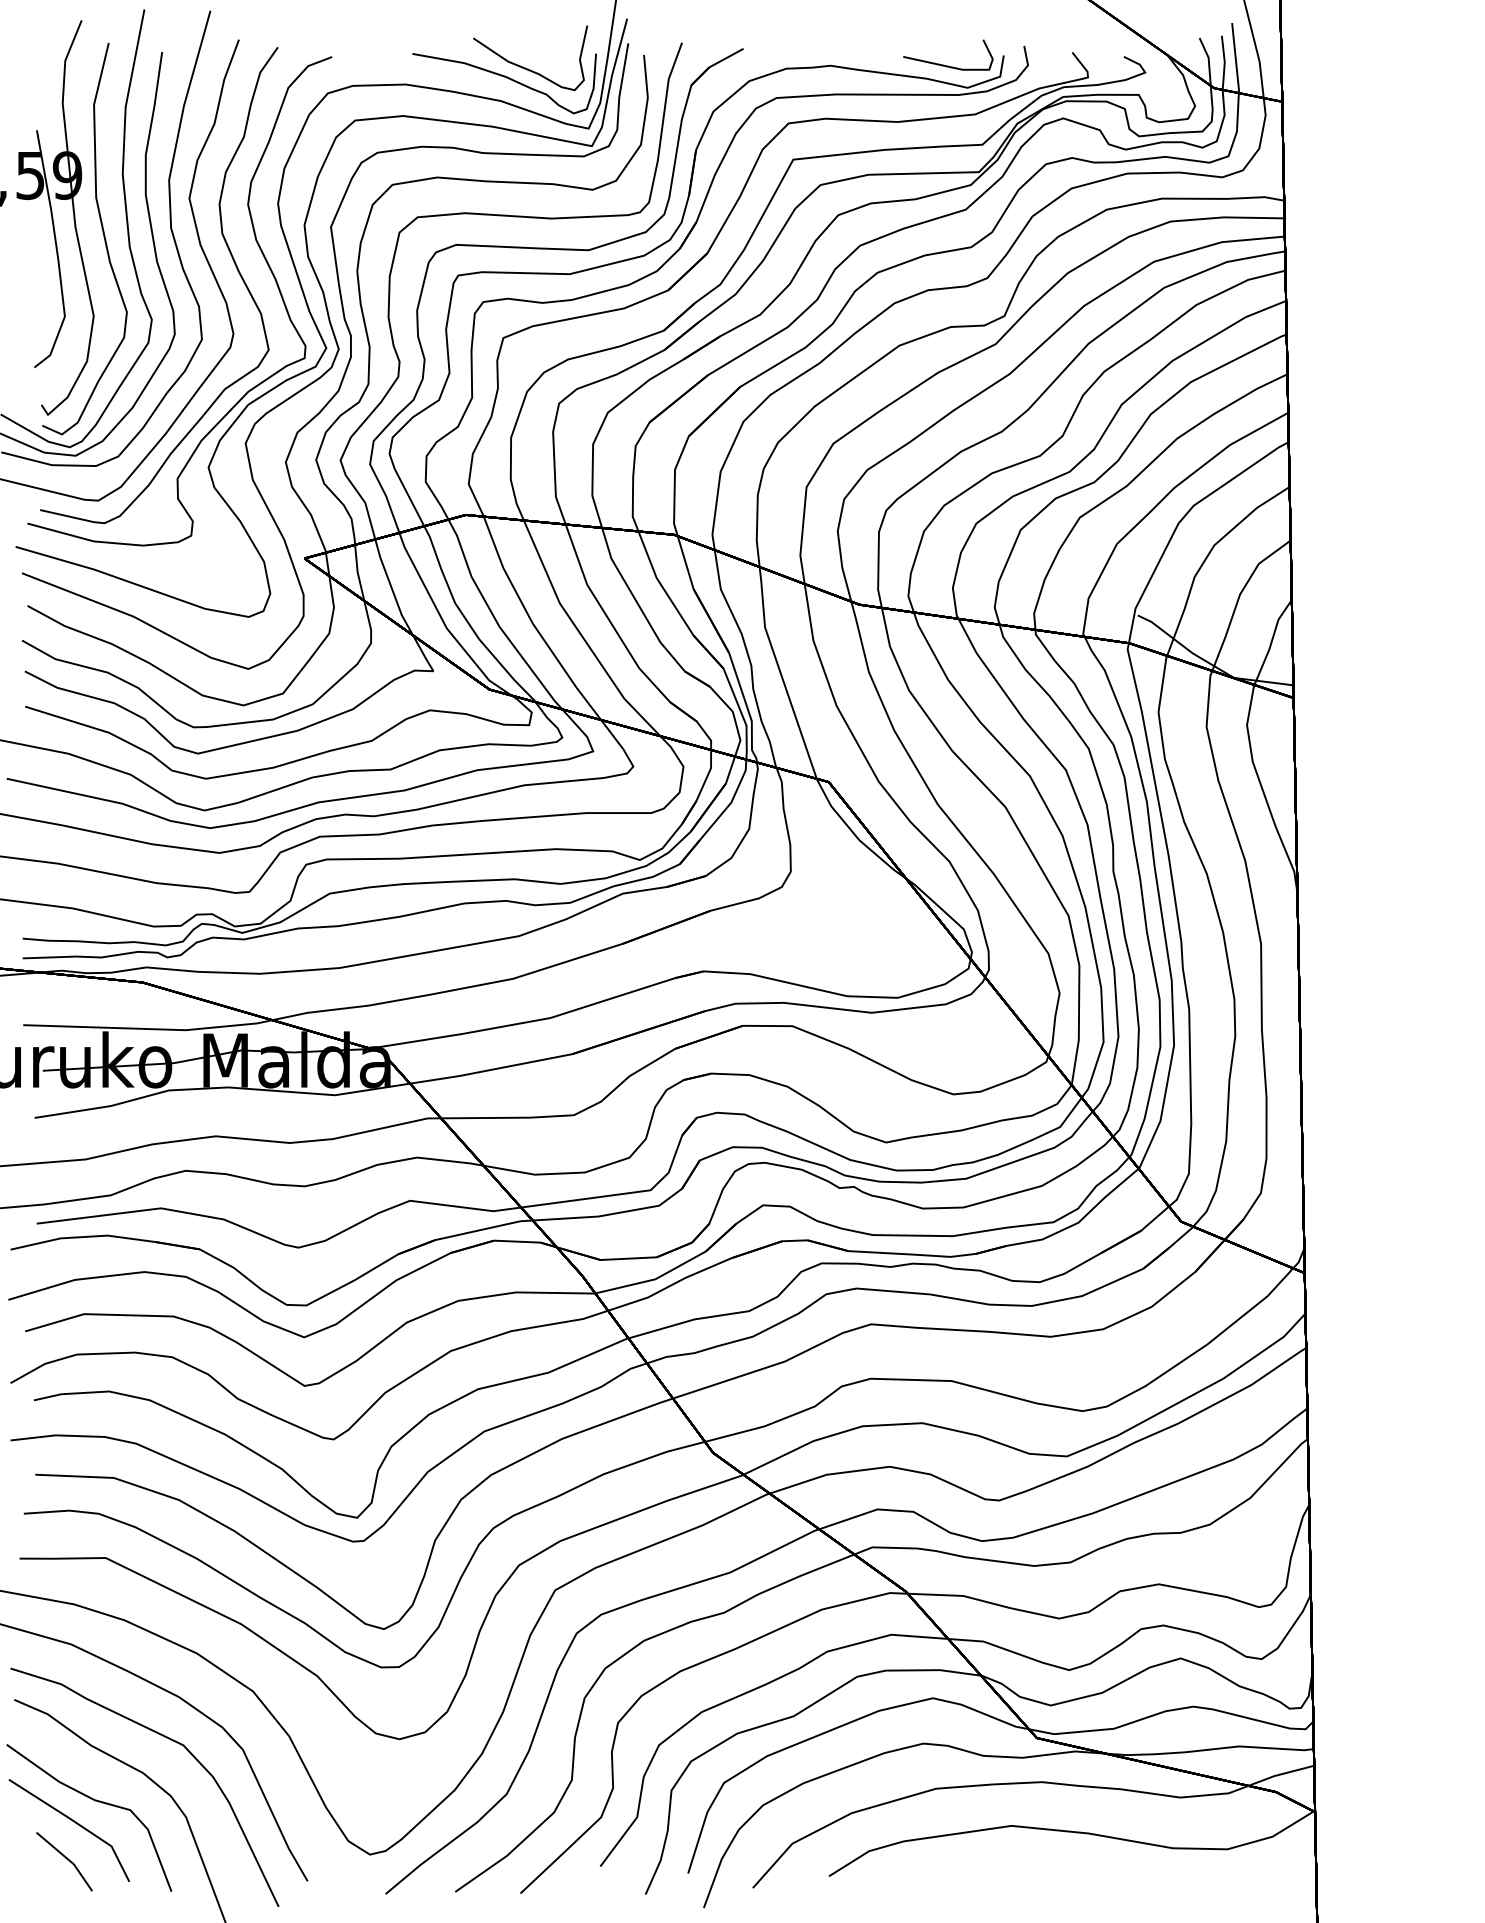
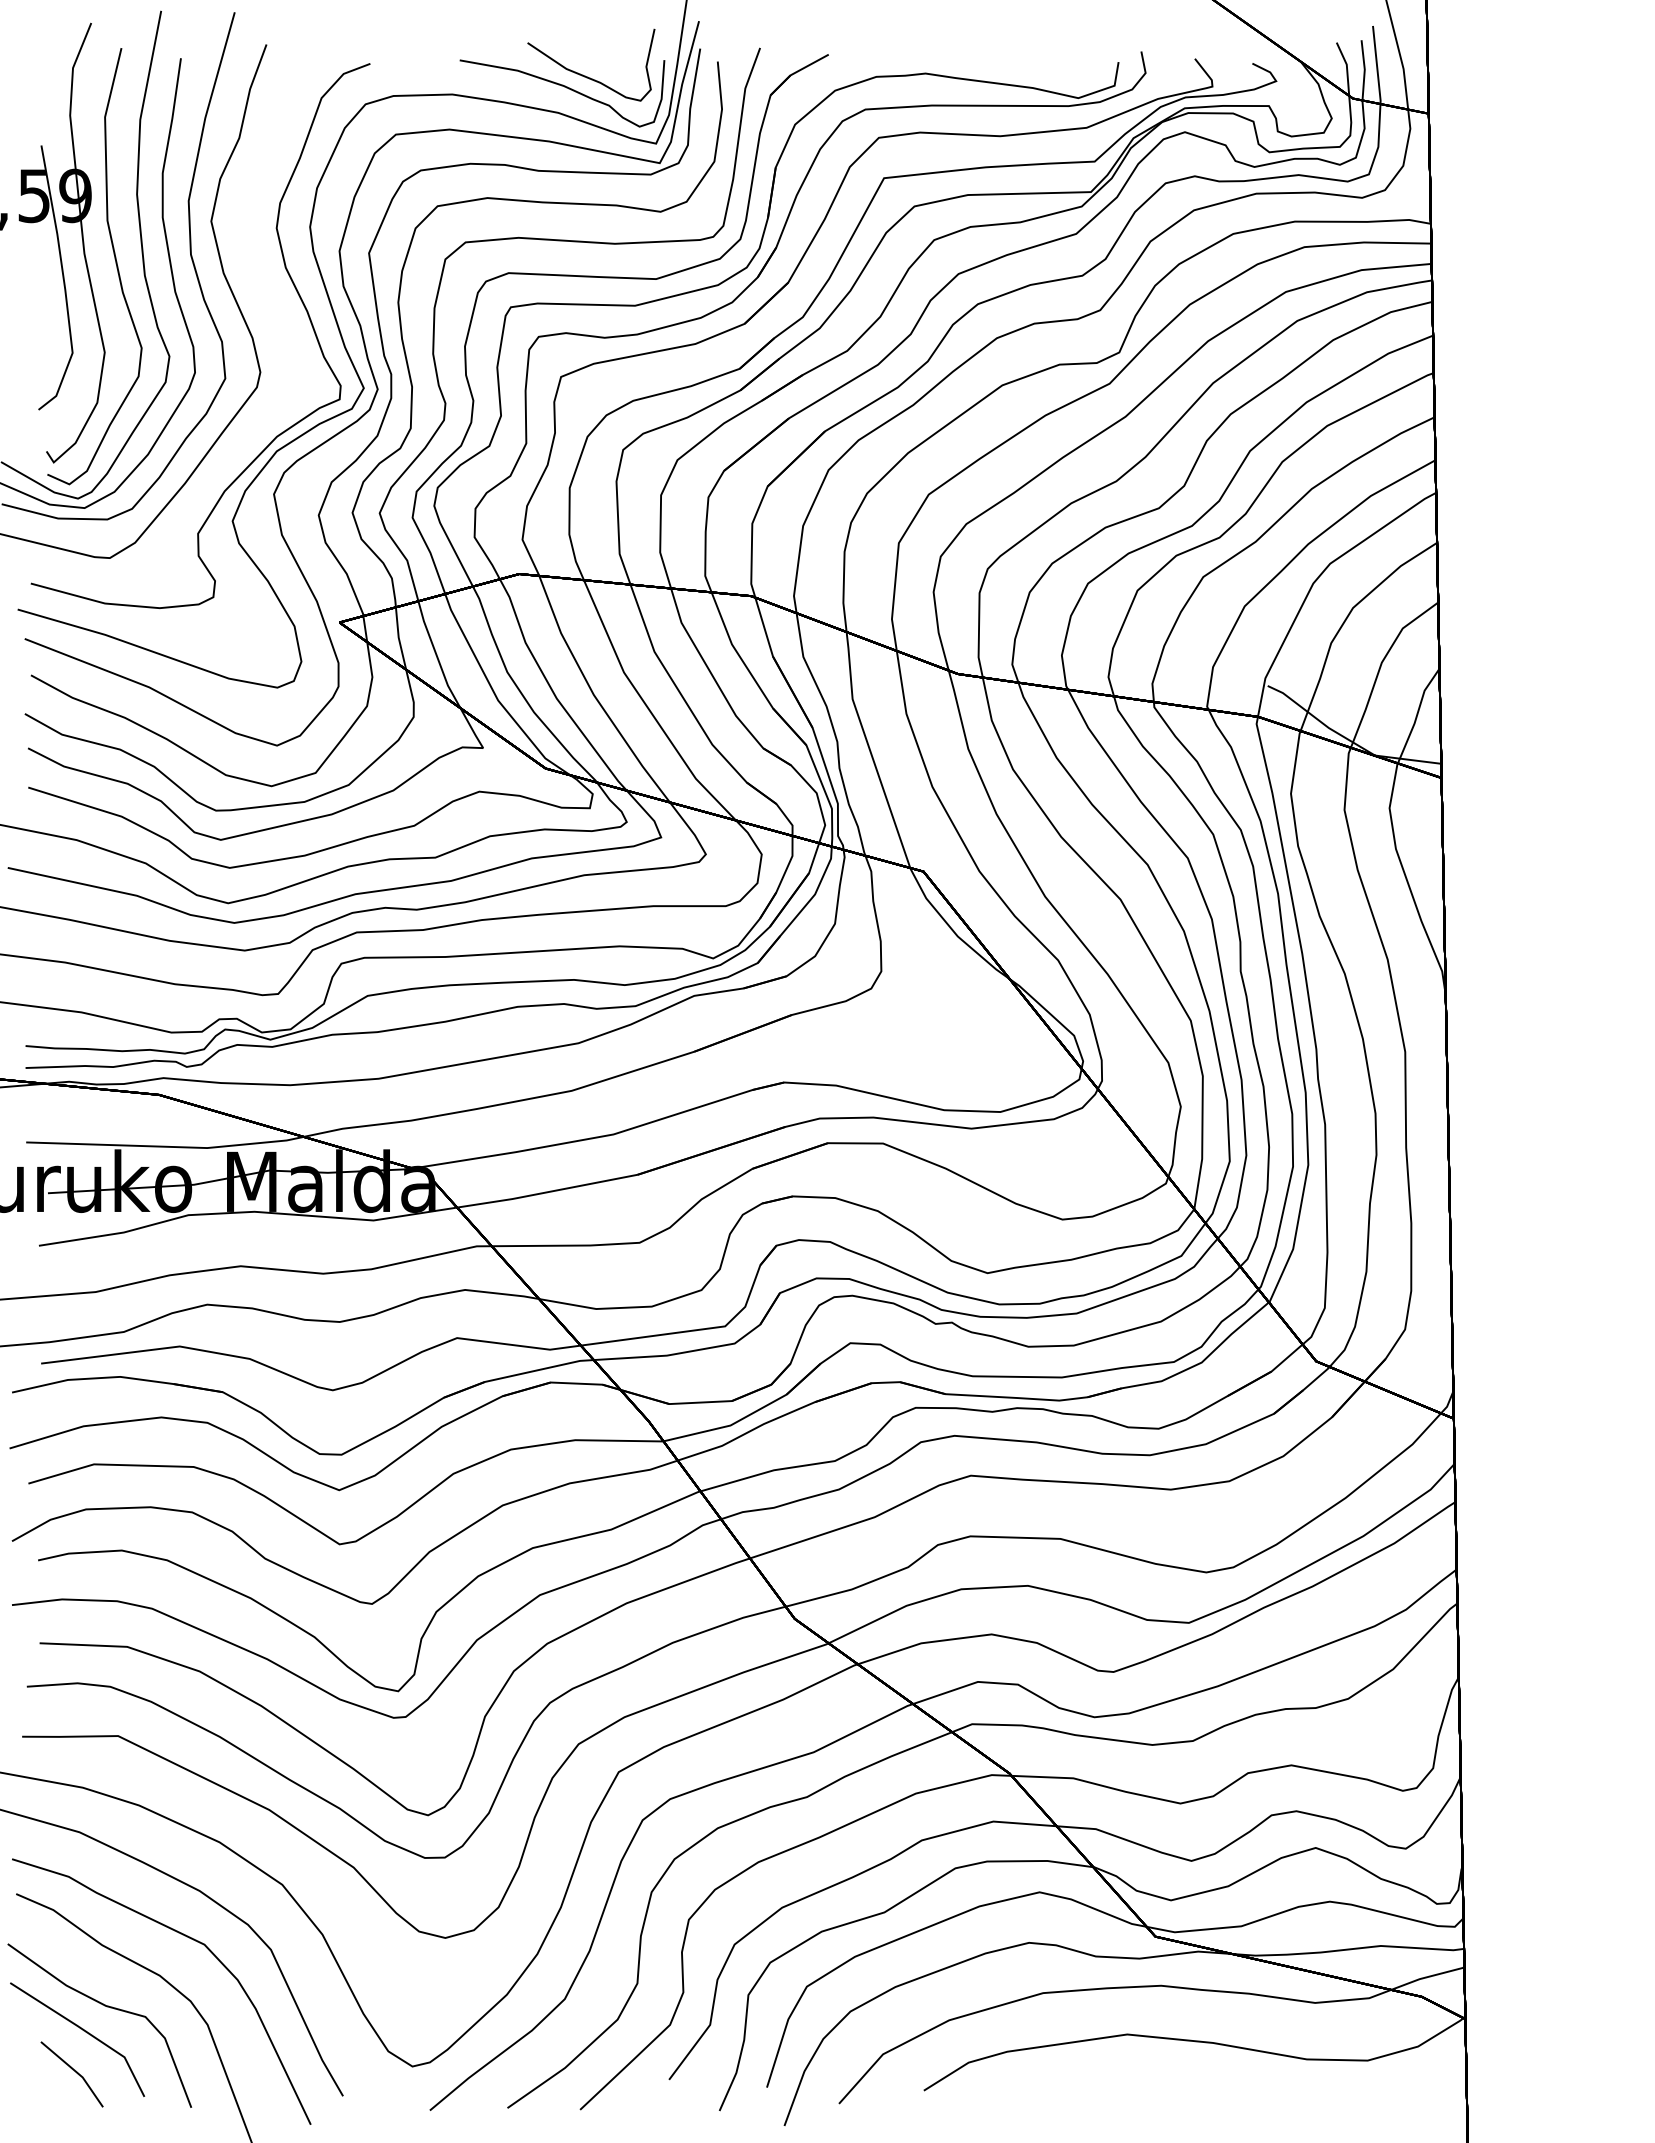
line: (944, 64) -> (1052, 72), removed
curve: (230, 255) -> (257, 285), removed

